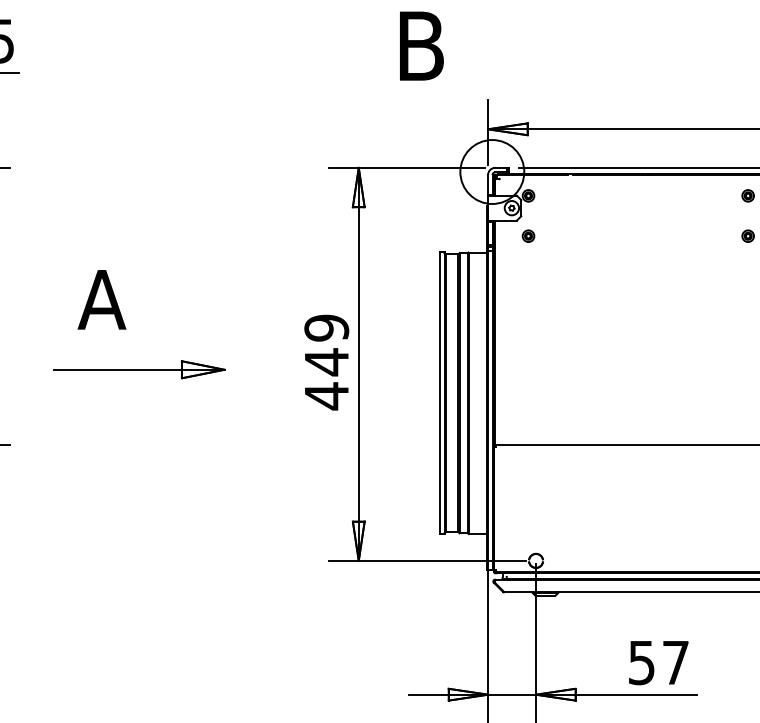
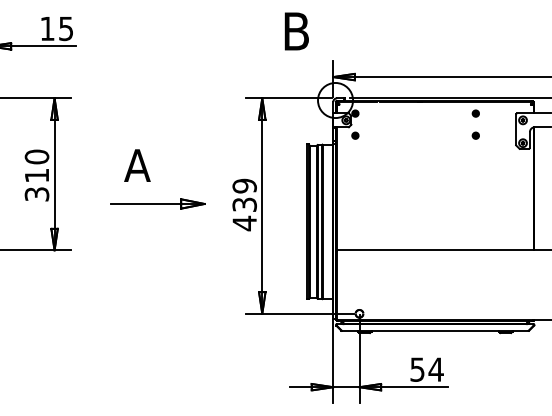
part: (125, 326) -> (150, 180), moved
text: (326, 361) -> (244, 204), 449 -> 439
text: (674, 662) -> (435, 369), 57 -> 54

